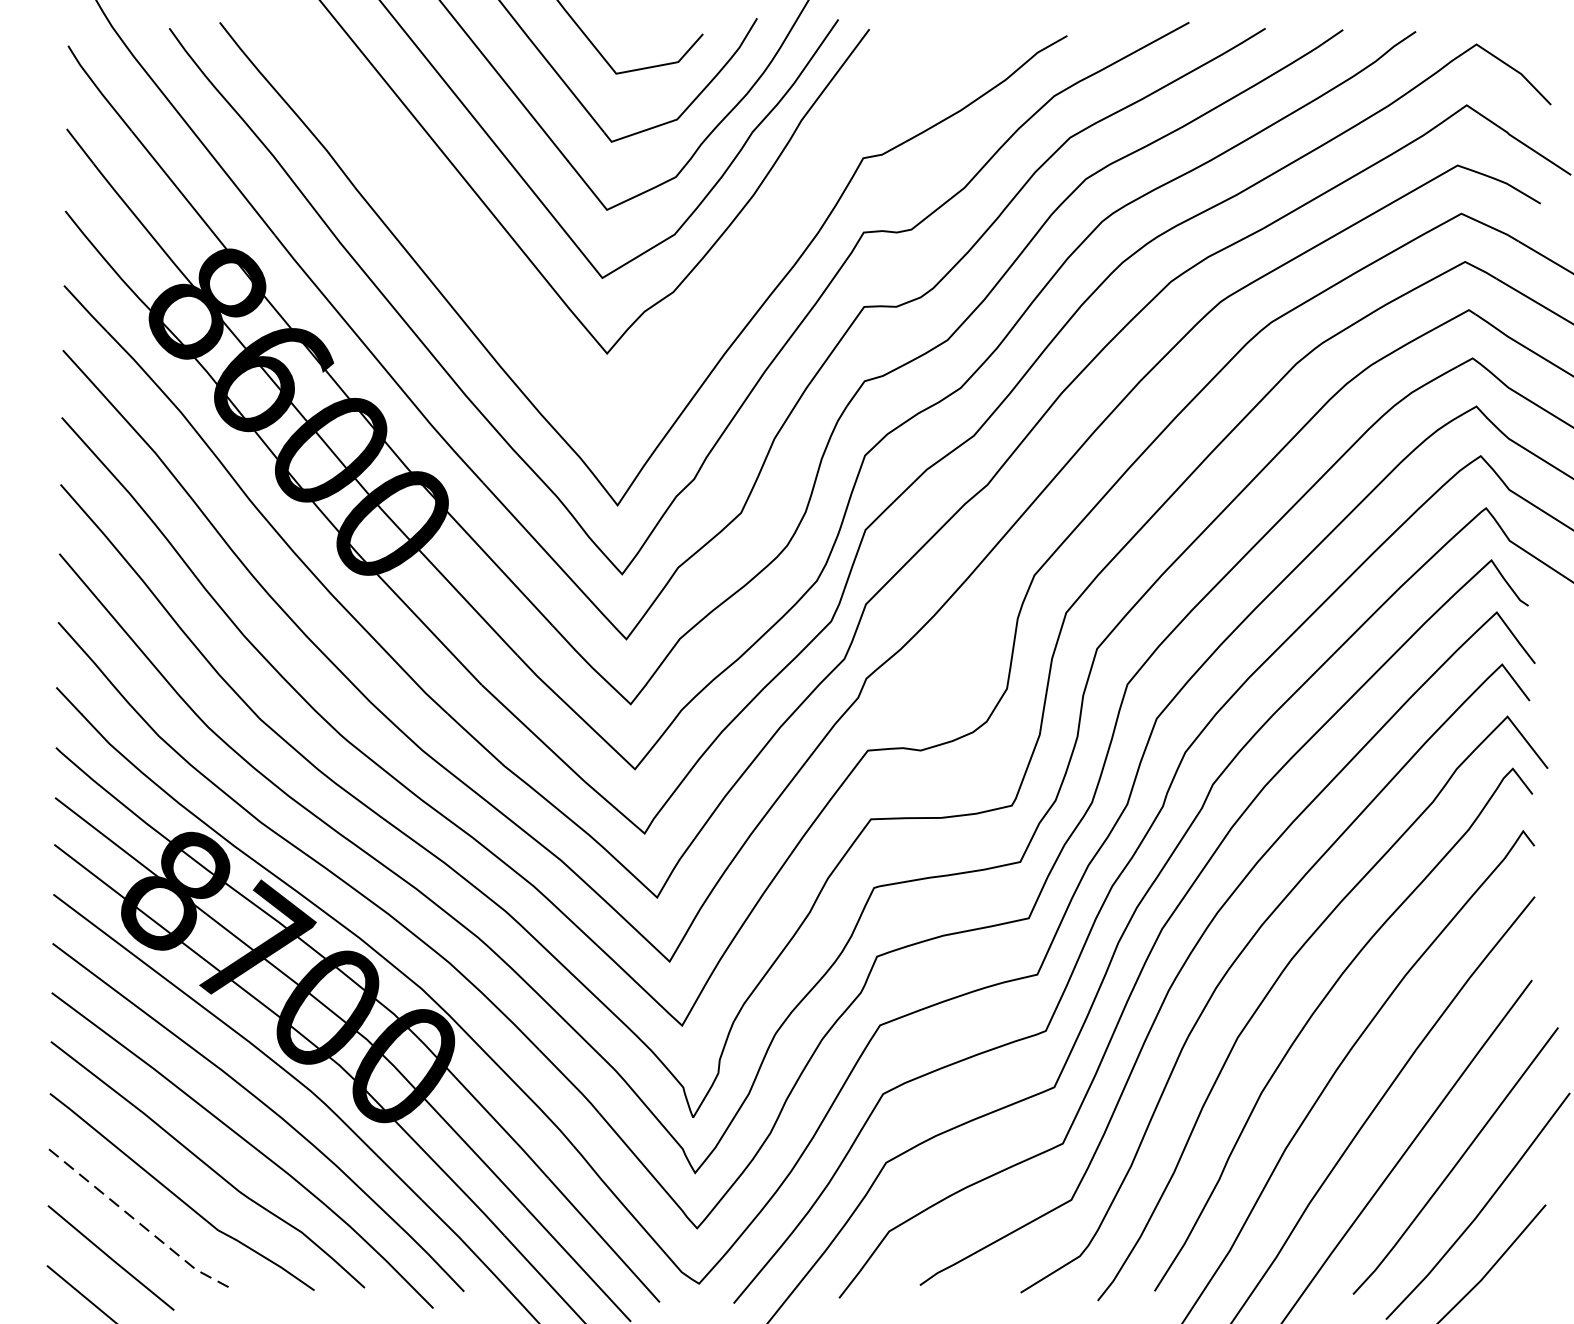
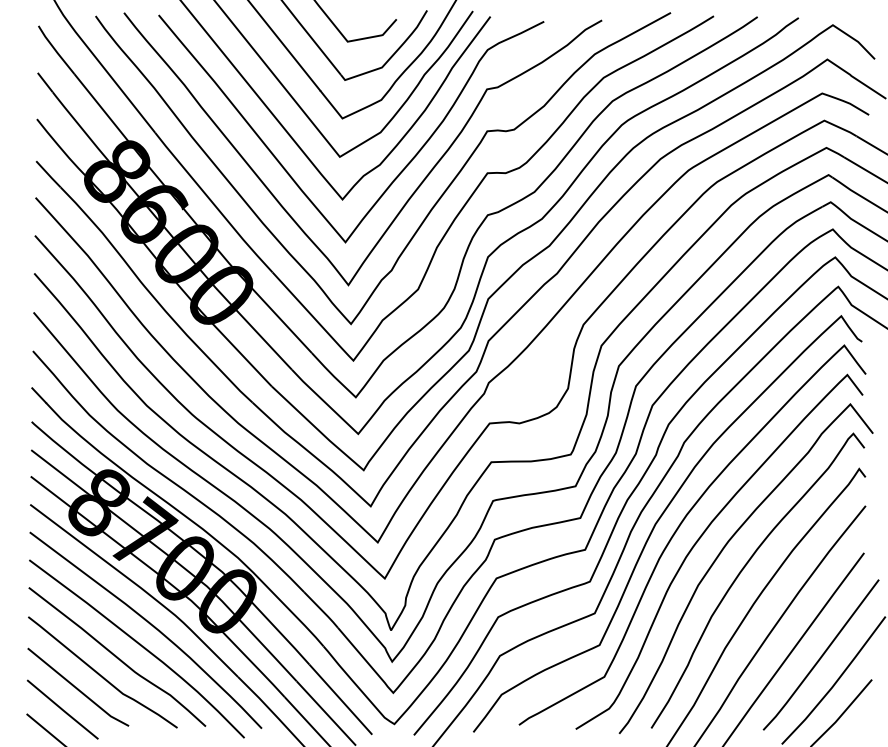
curve: (708, 305) -> (399, 172), added
line: (138, 1222) -> (78, 689), dashed -> solid

